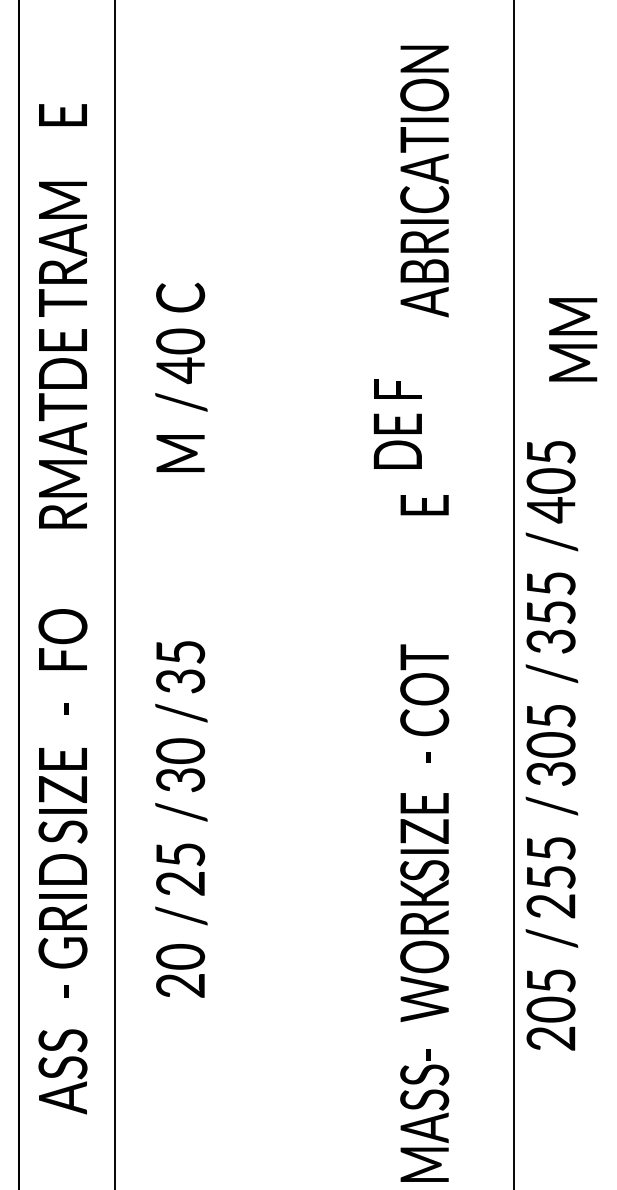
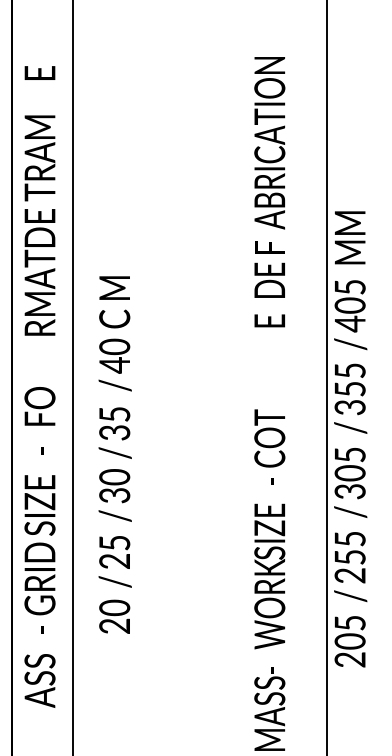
text: (424, 181) -> (269, 143), moved
text: (573, 339) -> (350, 237), moved
text: (180, 347) -> (114, 350), moved
text: (397, 424) -> (269, 269), moved

